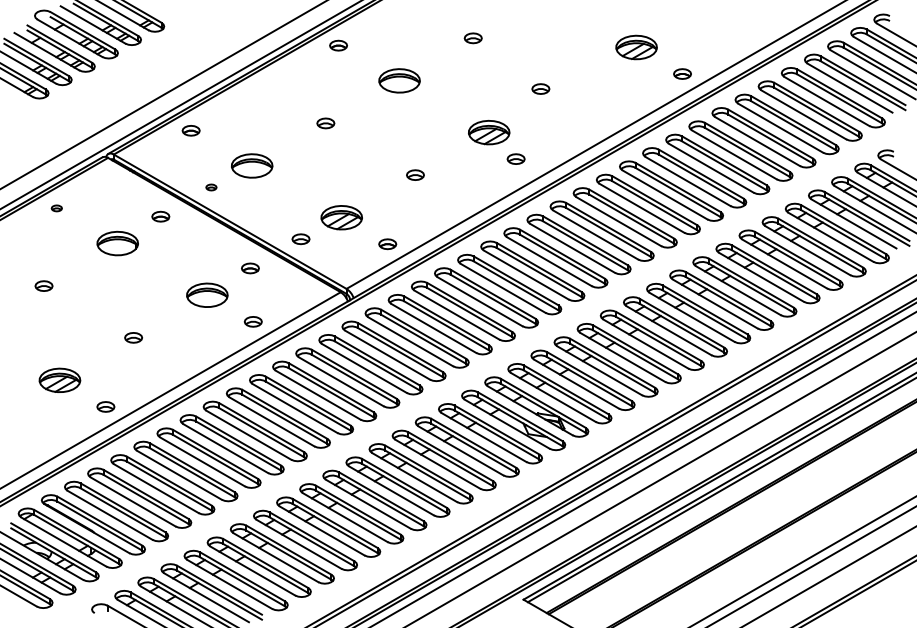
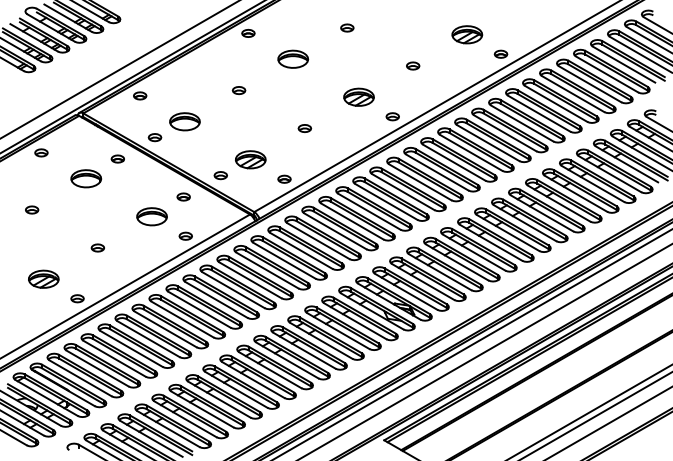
part: (540, 88) -> (412, 65), moved
part: (515, 158) -> (392, 116), moved
part: (211, 187) -> (155, 137), size x1.67
part: (56, 208) -> (41, 153), size x1.67

